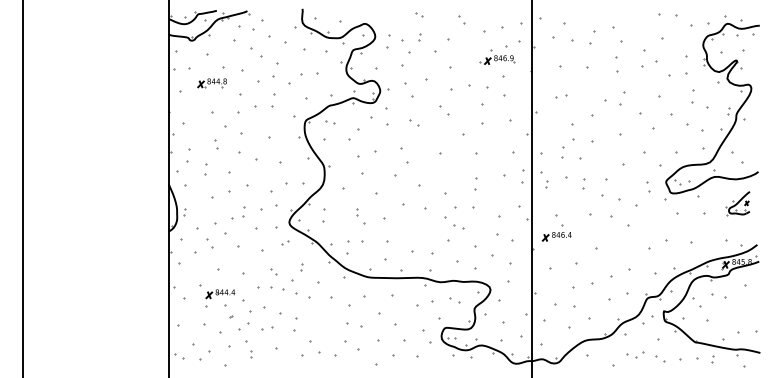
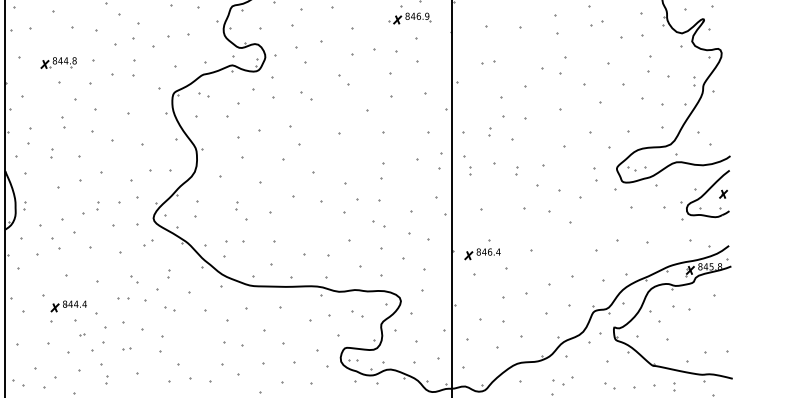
part: (649, 63) -> (596, 22), size x0.62
part: (211, 83) -> (57, 63), moved
part: (562, 152) -> (489, 132), size x0.62
part: (206, 169) -> (51, 153), size x0.62
part: (584, 183) -> (516, 170), size x0.62
part: (737, 203) -> (704, 194), size x1.67
part: (244, 212) -> (98, 206), size x0.62
part: (458, 226) -> (378, 223), moved
part: (556, 232) -> (482, 249), moved
part: (265, 287) -> (124, 298), size x0.62
part: (302, 295) -> (169, 308), size x0.62
part: (267, 328) -> (126, 348), size x0.62
part: (635, 354) -> (563, 380), moved

